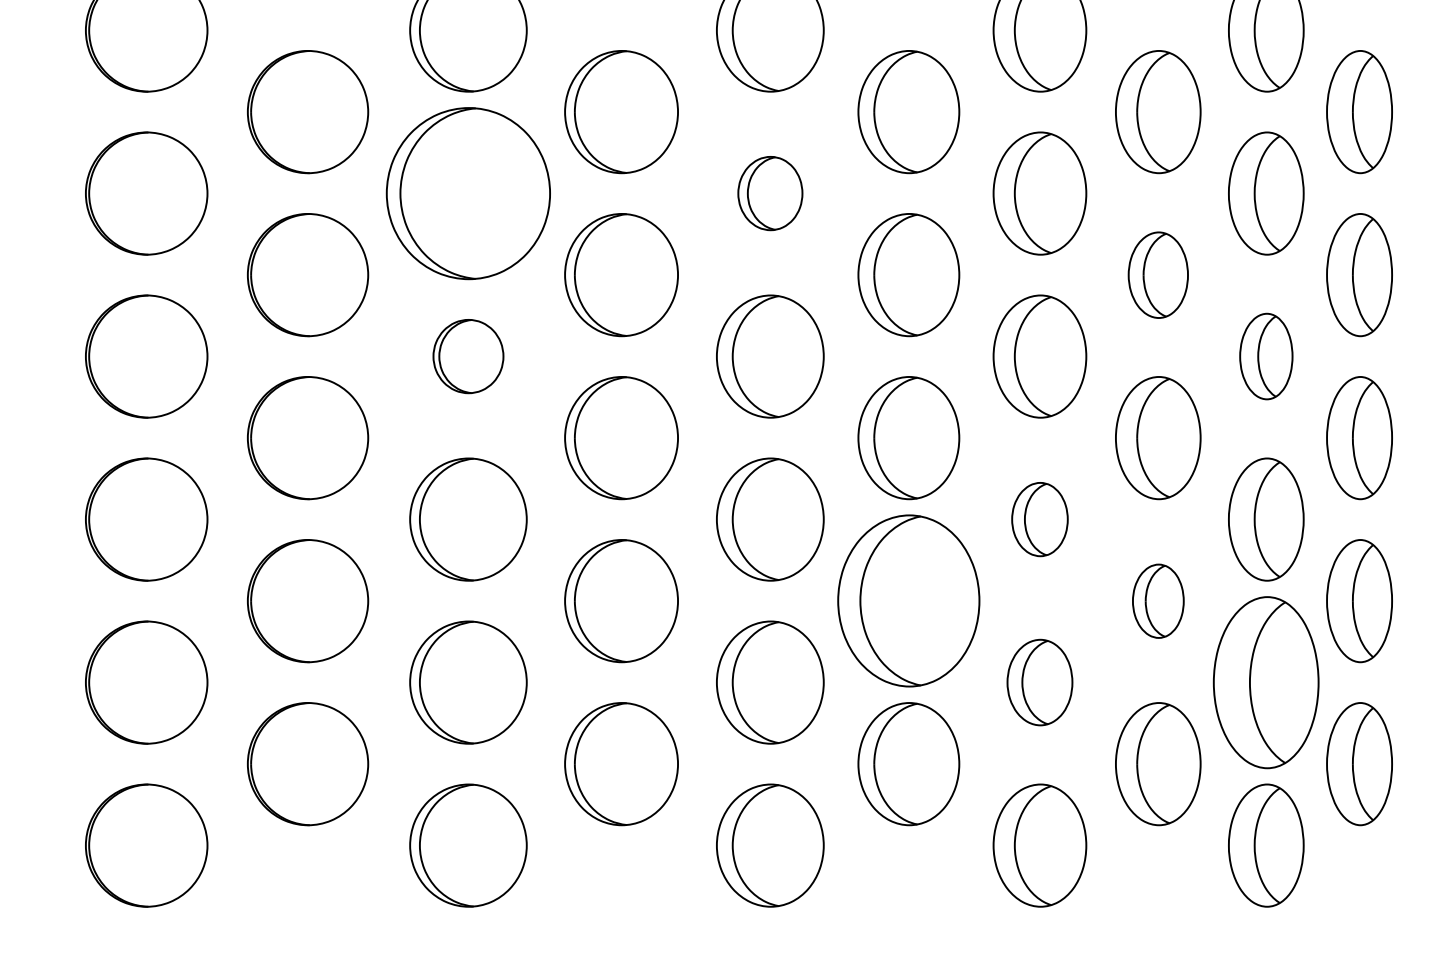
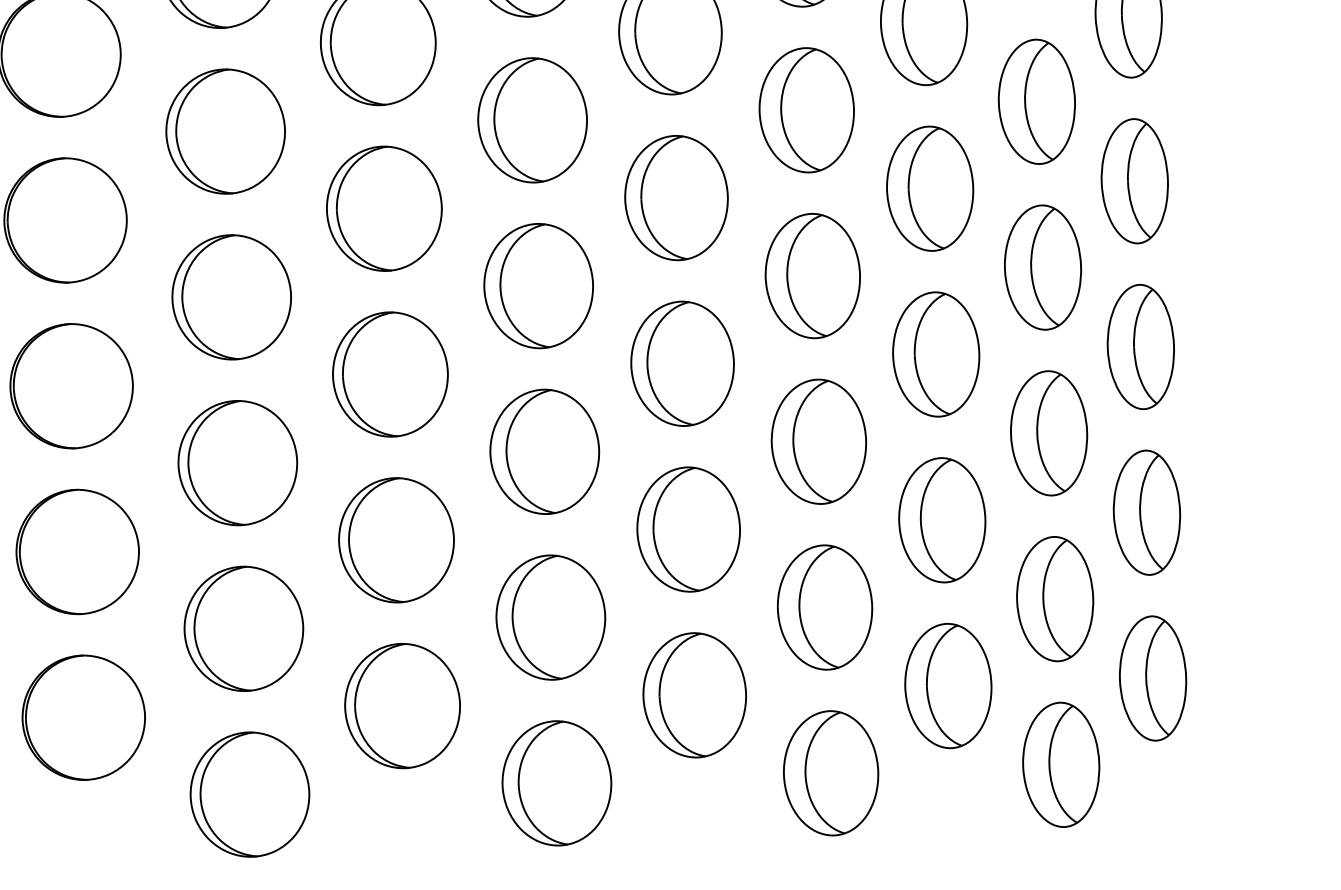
part: (468, 193) -> (225, 131), size x0.71
part: (770, 193) -> (532, 120), size x1.67
part: (1158, 275) -> (930, 189), size x1.43
part: (468, 356) -> (231, 297), size x1.67
part: (1266, 356) -> (1043, 267), size x1.43
part: (1039, 519) -> (818, 441), size x1.67
part: (908, 601) -> (688, 529), size x0.71
part: (1158, 601) -> (942, 520), size x1.67
part: (1039, 682) -> (824, 607), size x1.43
part: (1266, 682) -> (1055, 599), size x0.71

